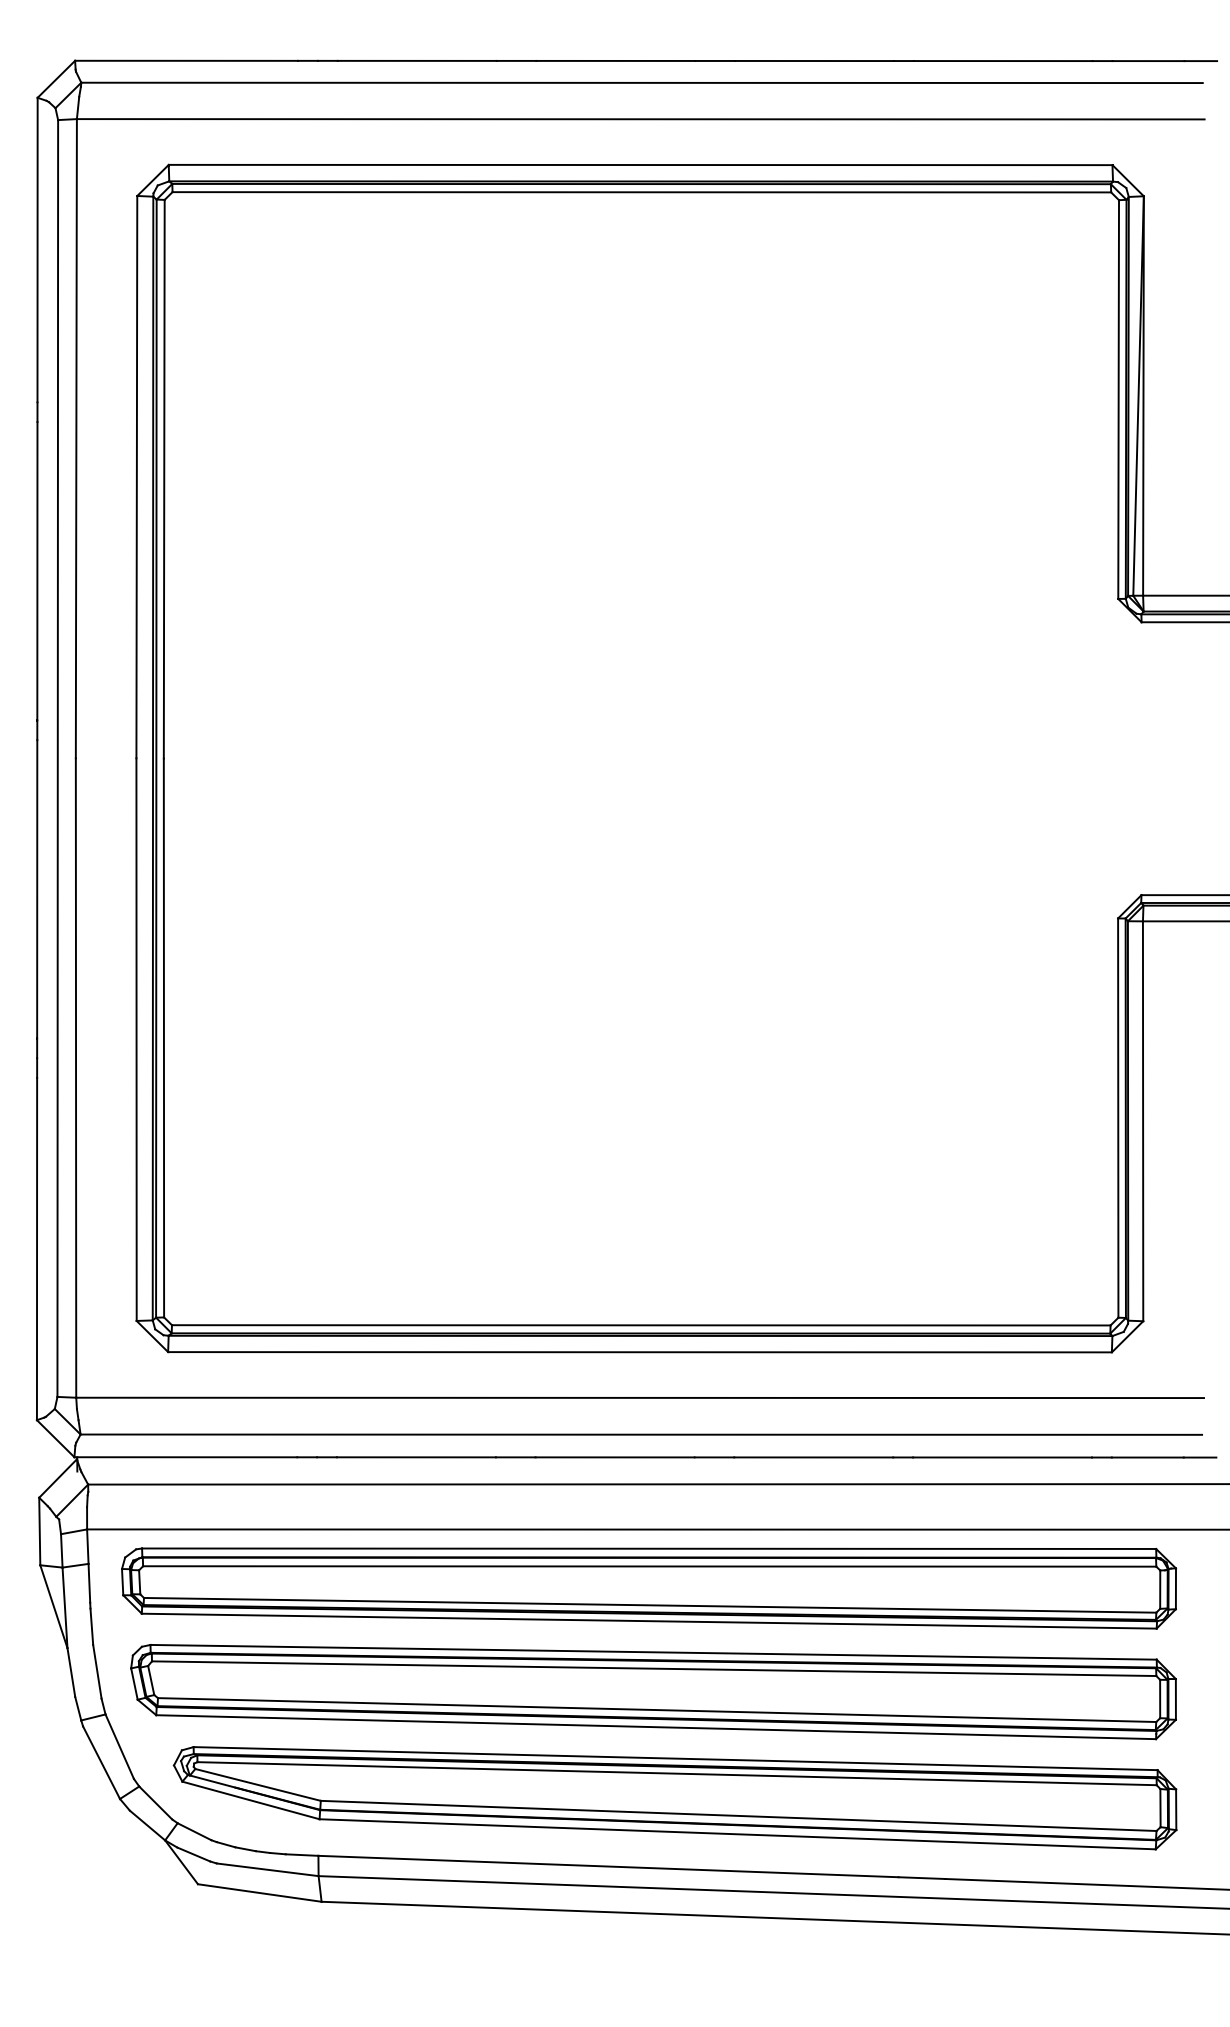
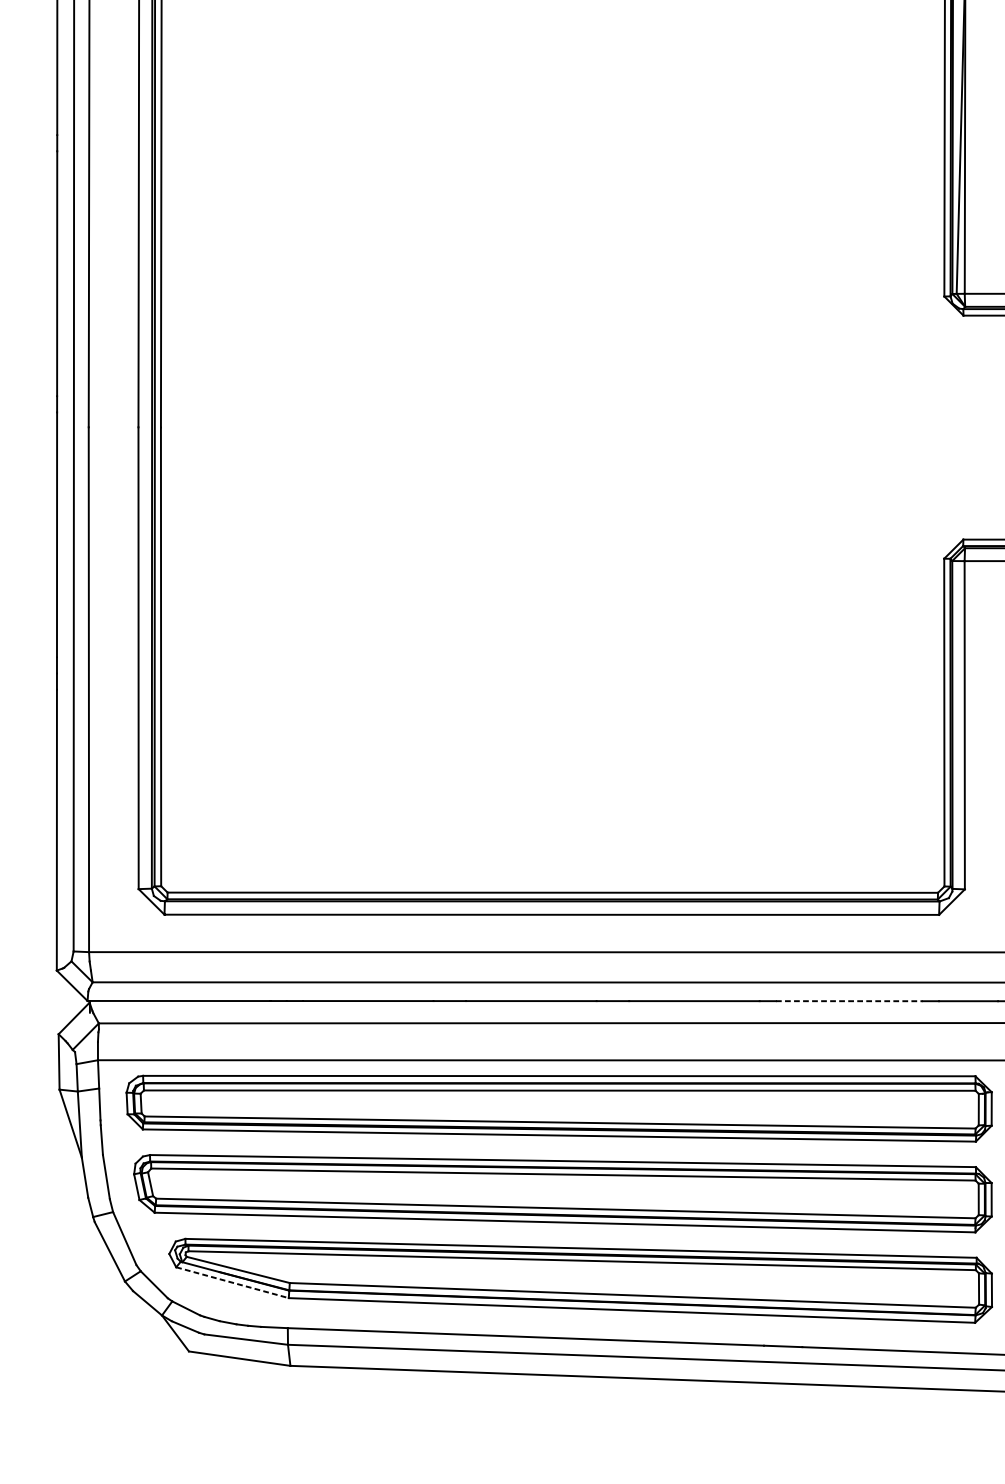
line: (1003, 1457) -> (850, 1001), solid -> dashed
line: (251, 1800) -> (232, 1282), solid -> dashed

